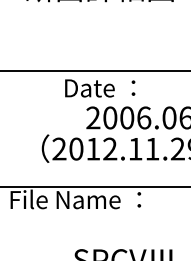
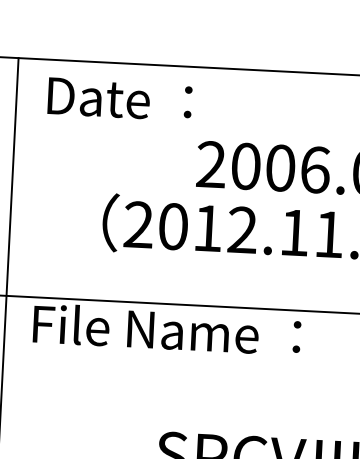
text: (100, 88) -> (120, 99), moved

